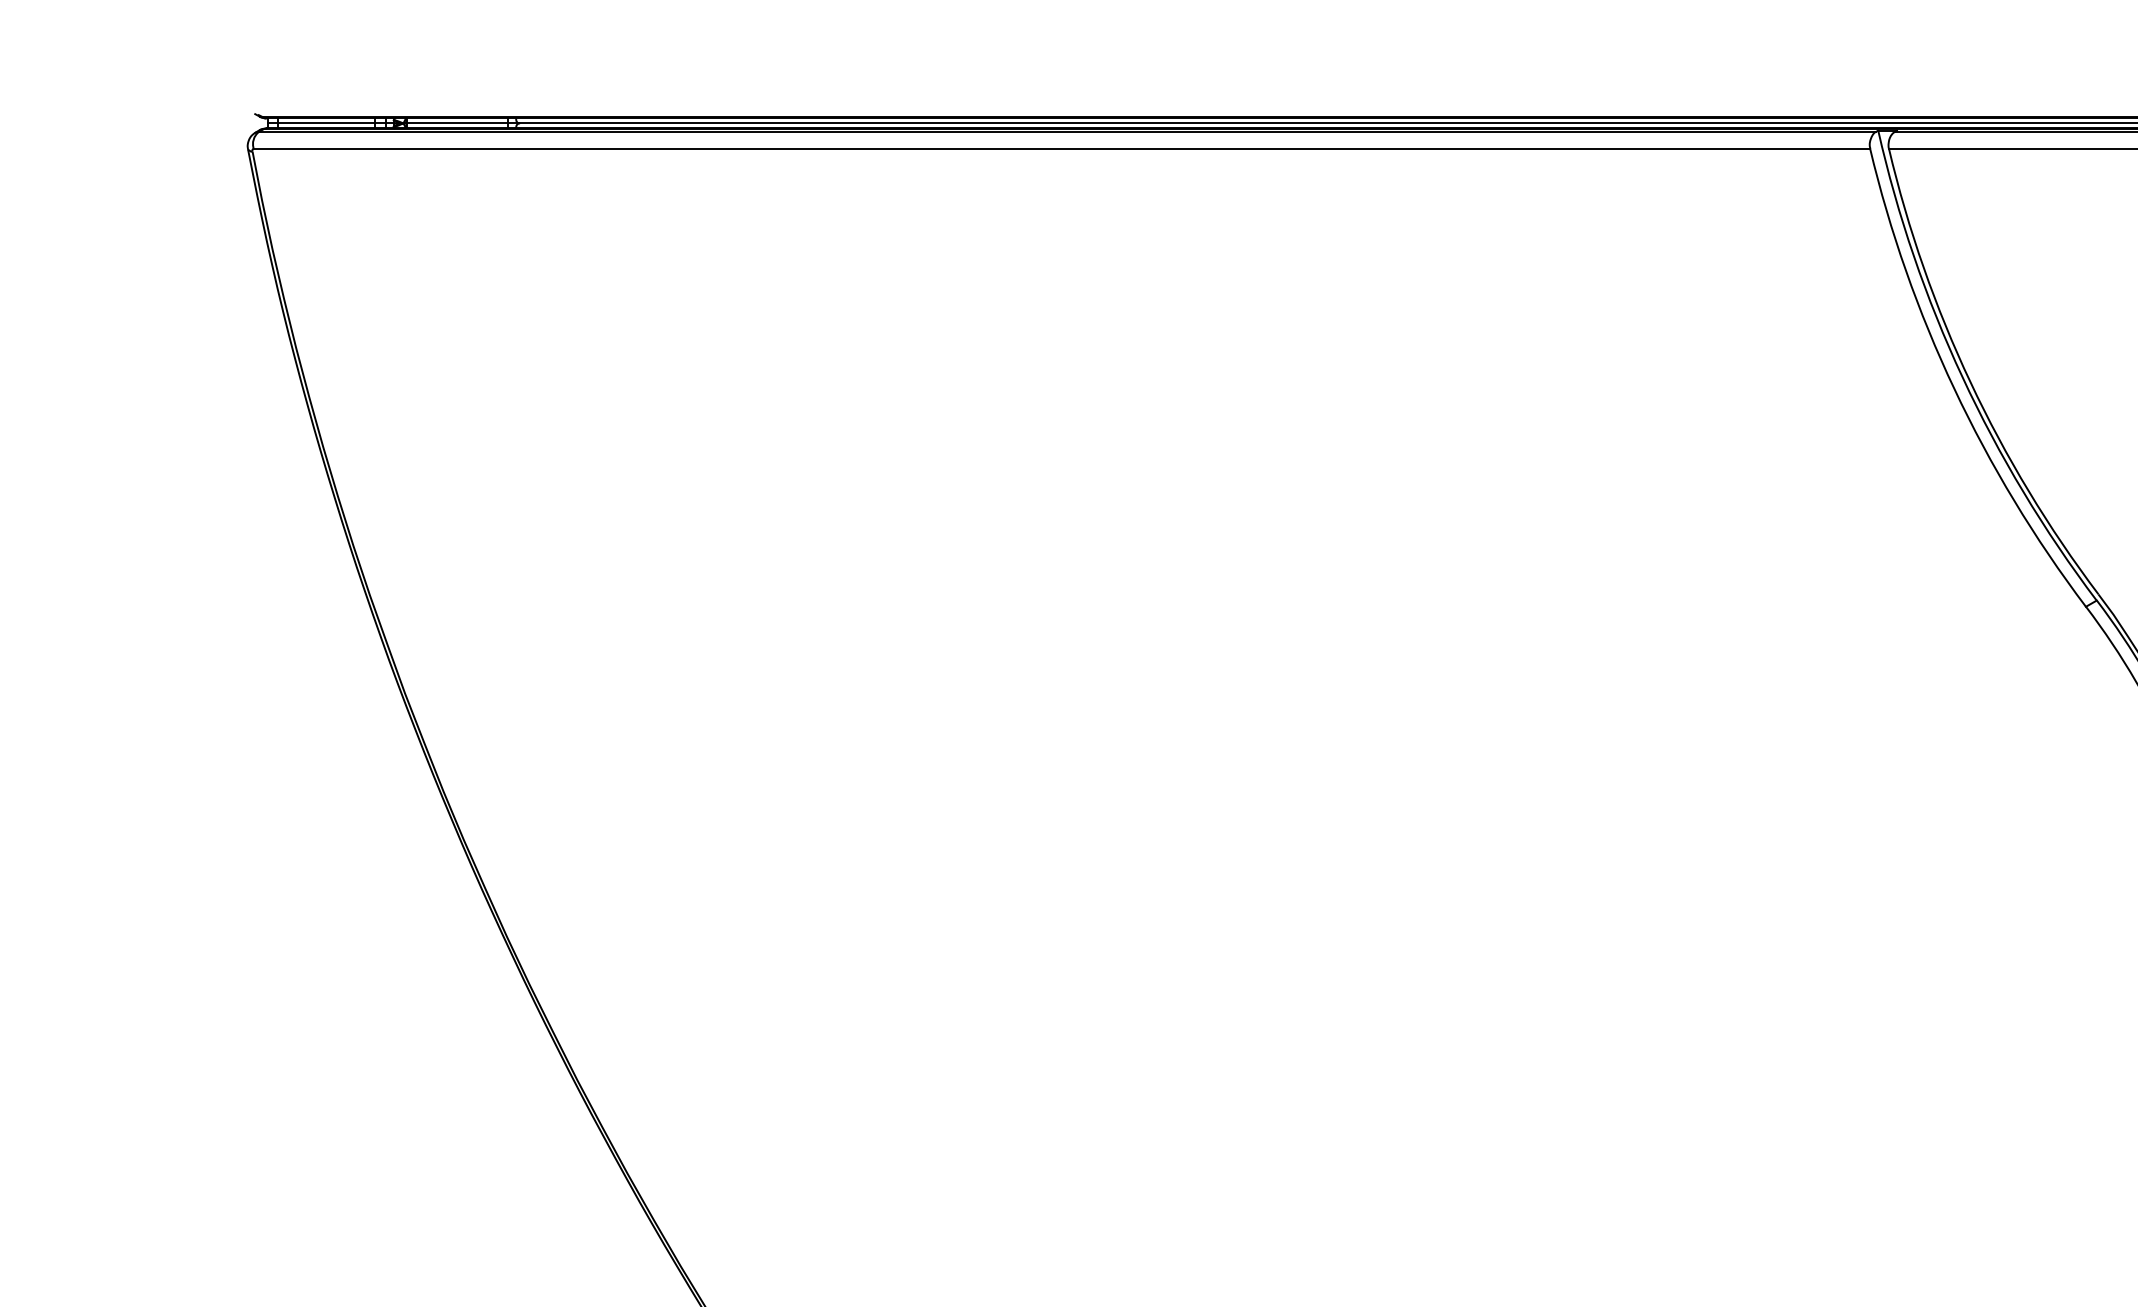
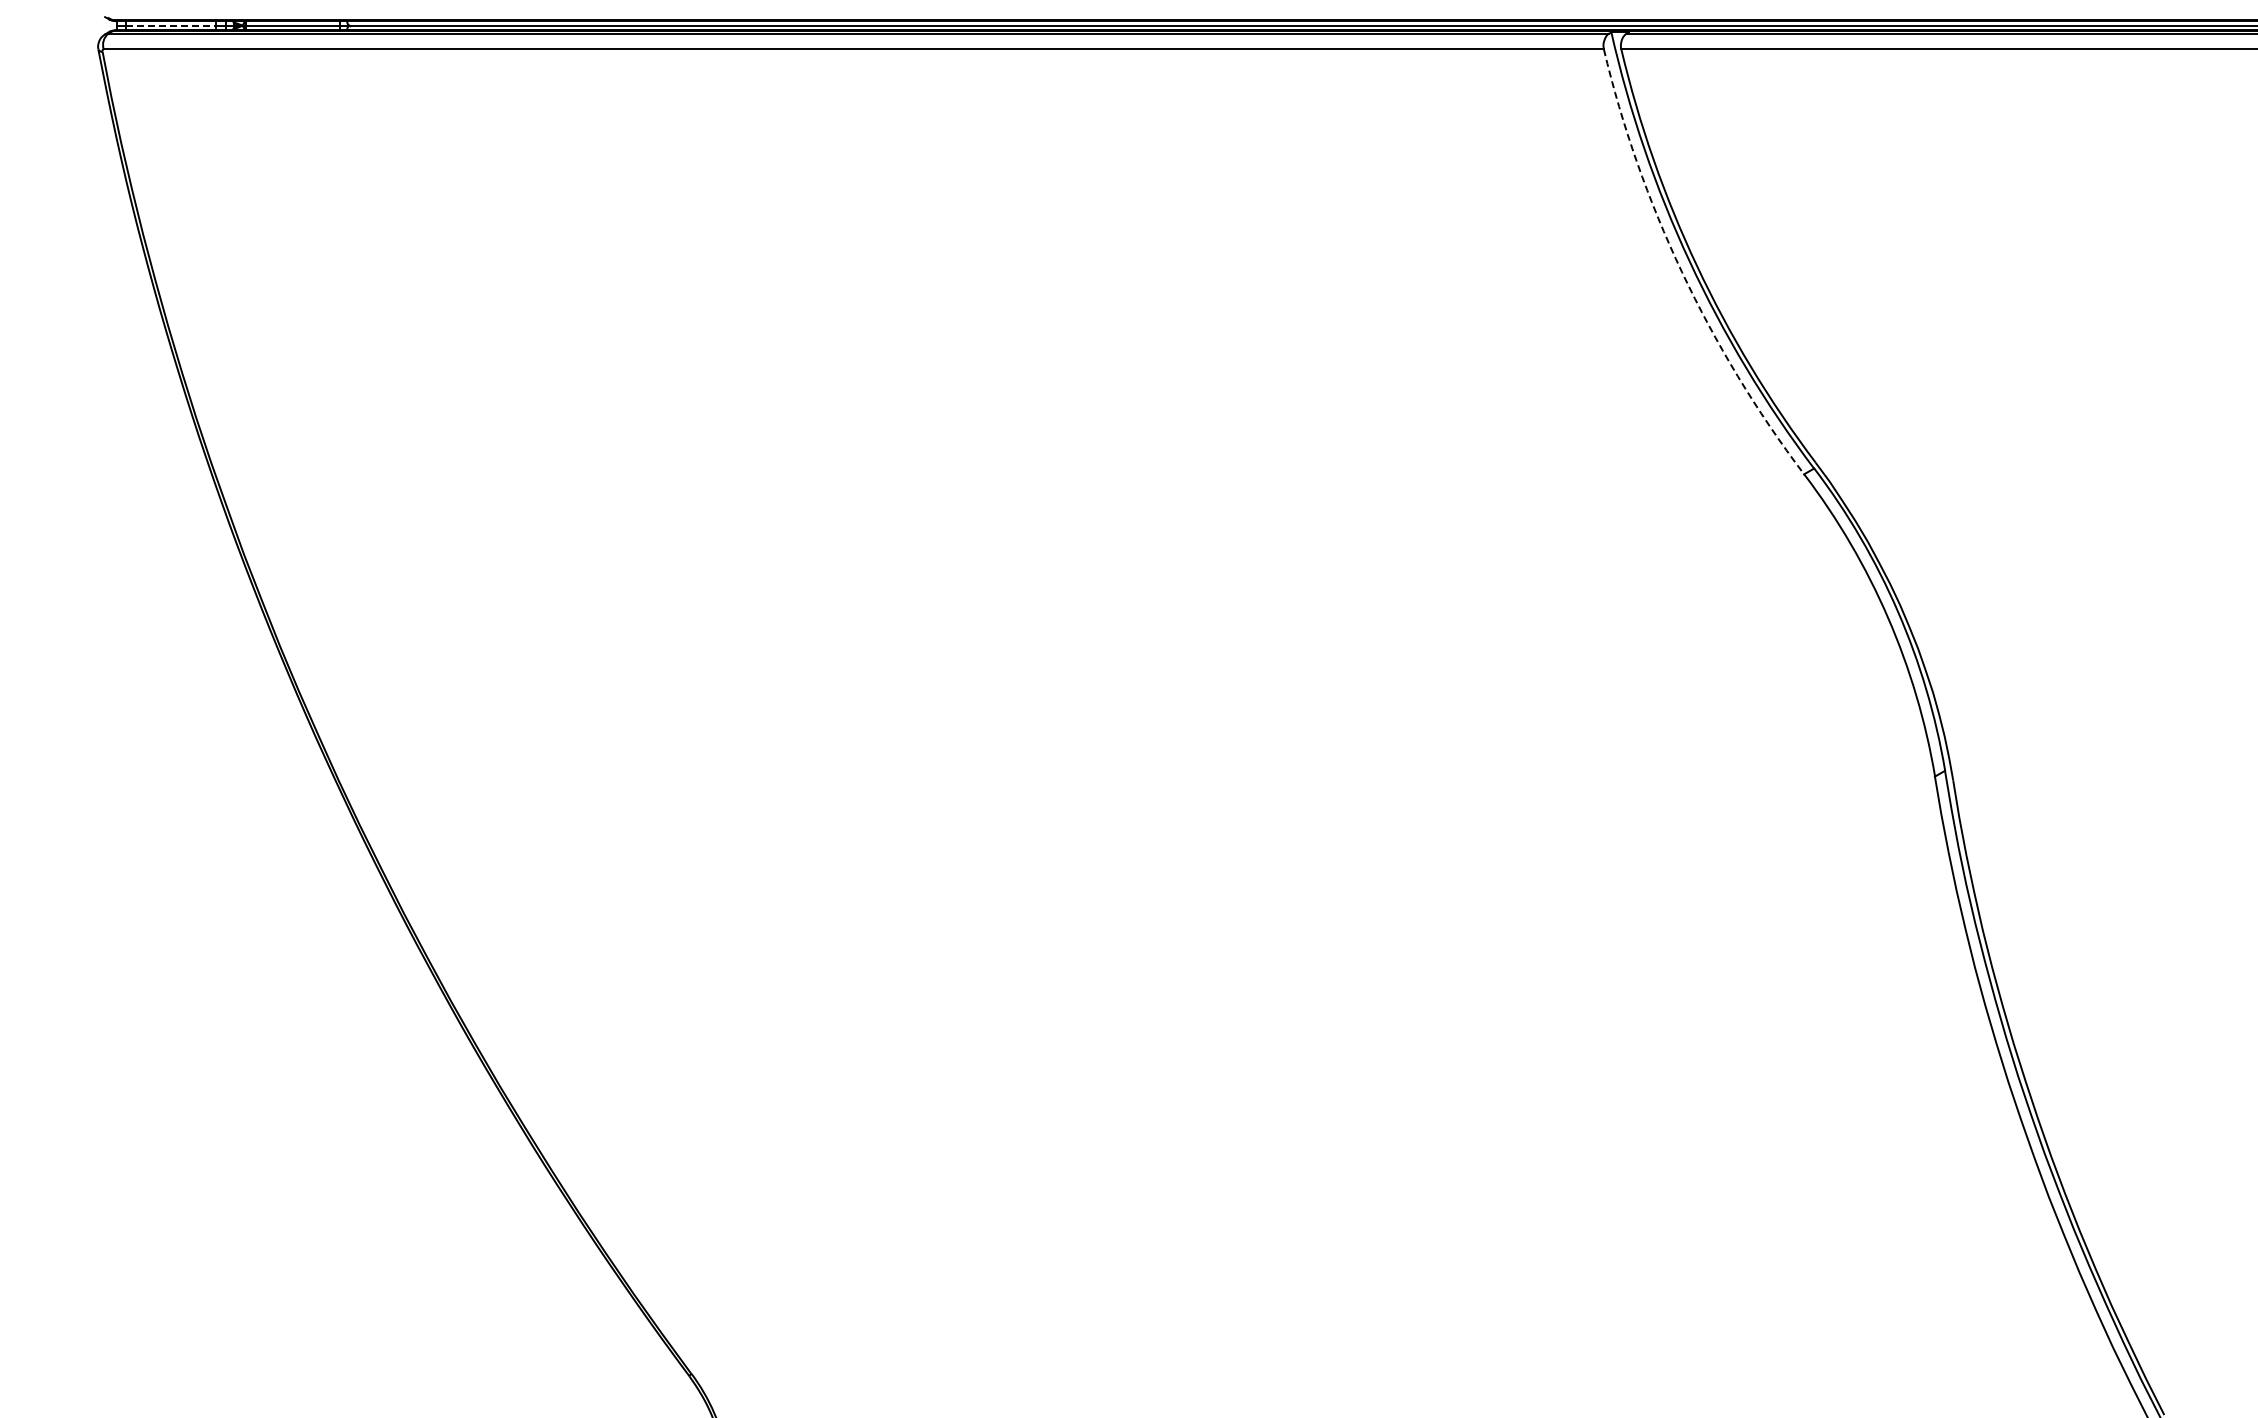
line: (325, 123) -> (170, 25), solid -> dashed
arc: (1954, 389) -> (1682, 272), solid -> dashed

